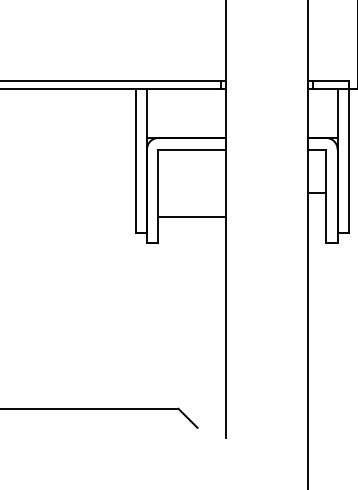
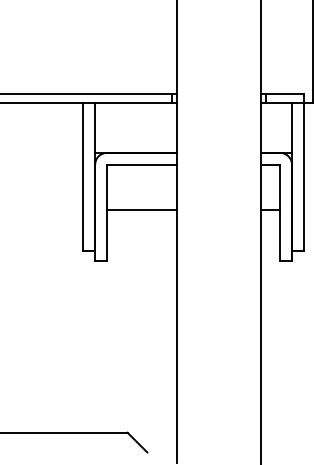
line: (192, 217) -> (142, 210), moved

